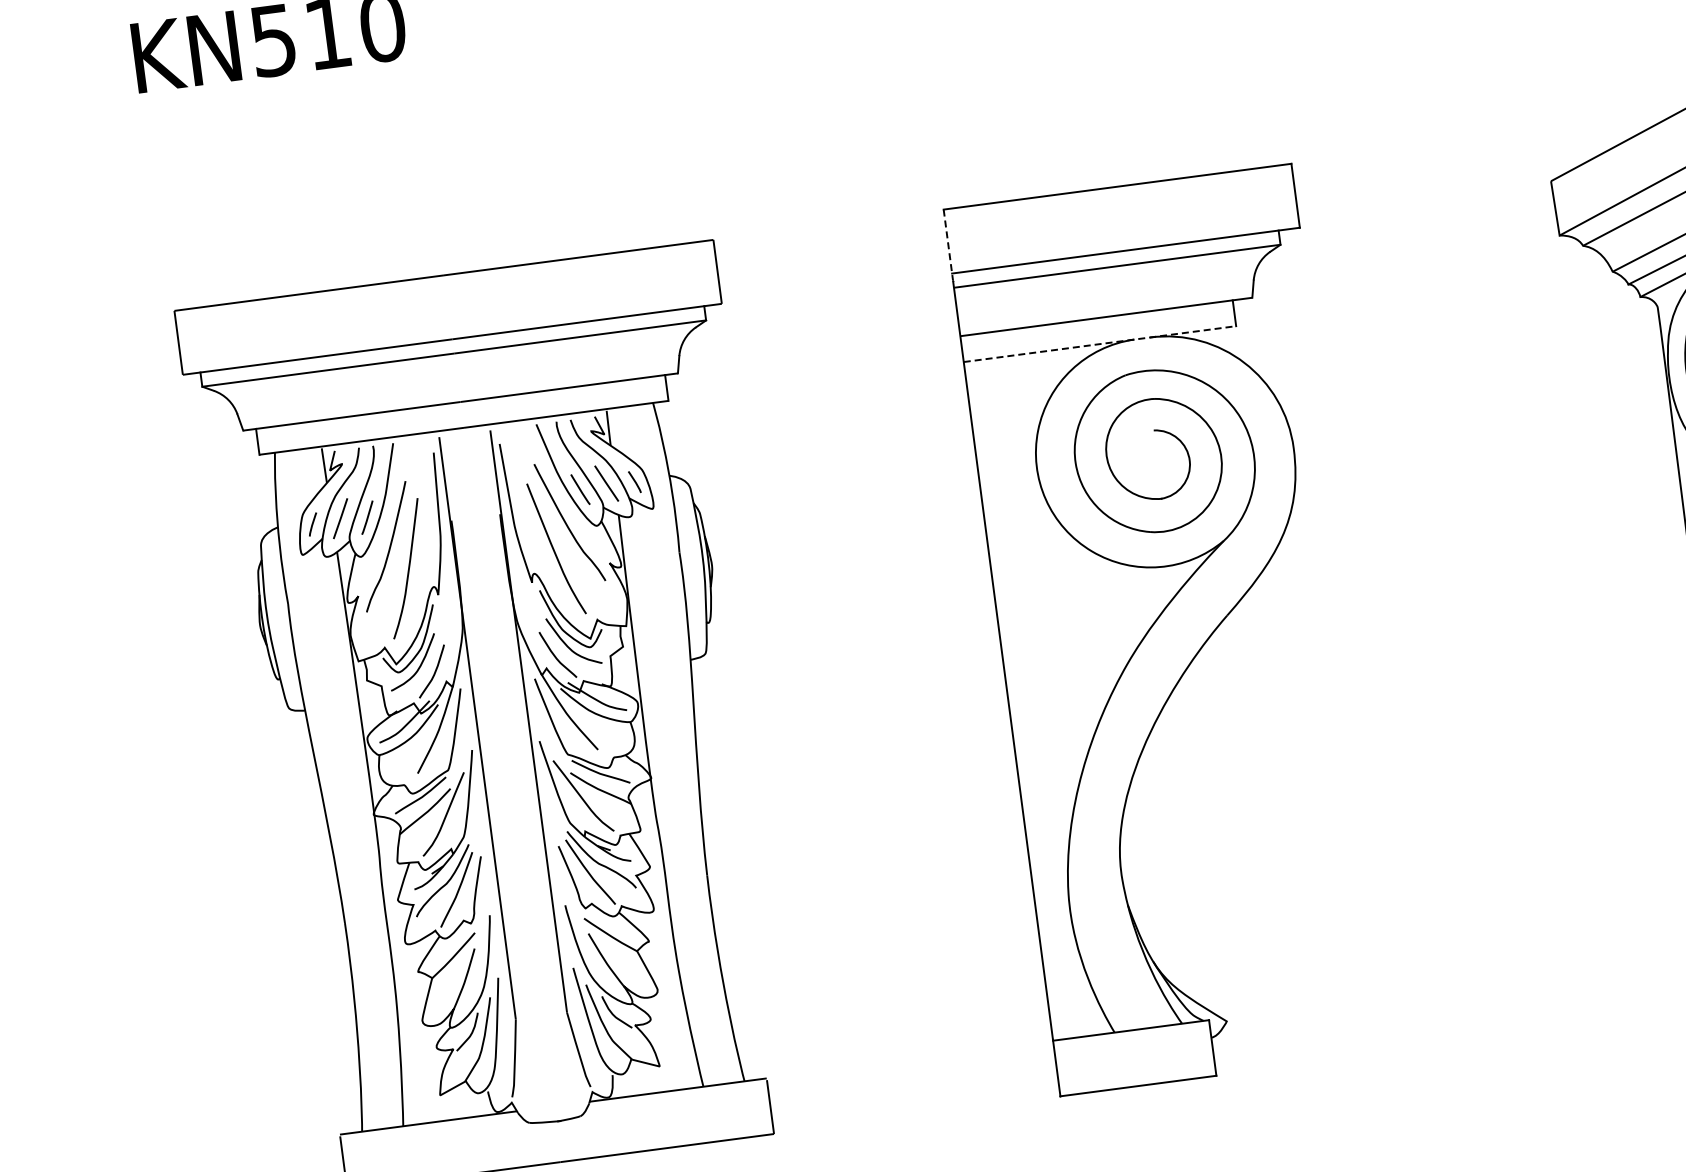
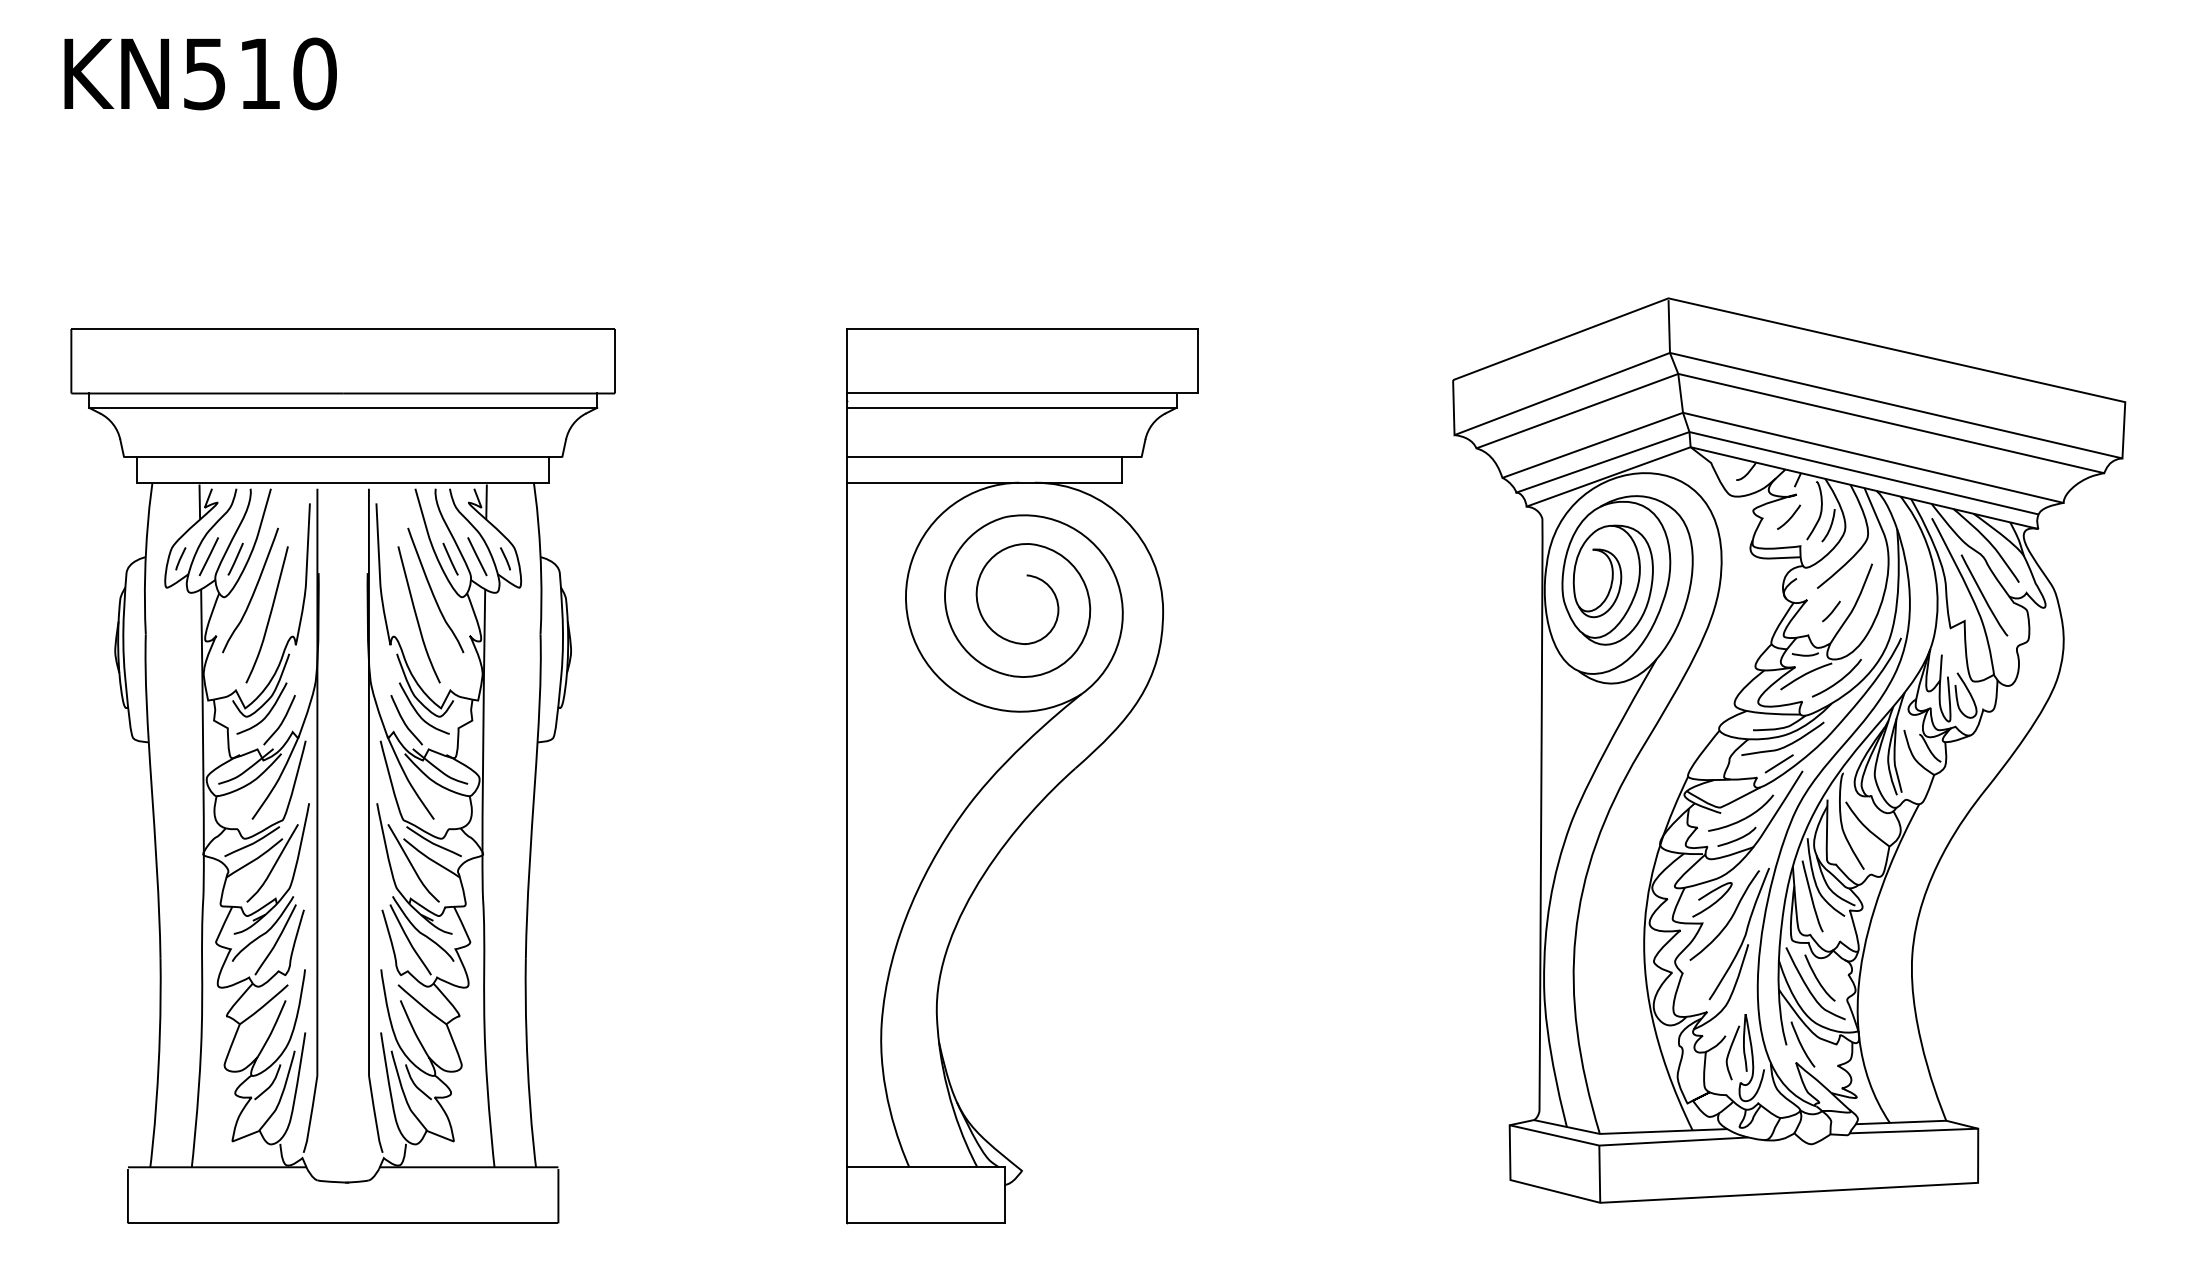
line: (948, 244) -> (847, 364), dashed -> solid
line: (1100, 343) -> (985, 482), dashed -> solid

